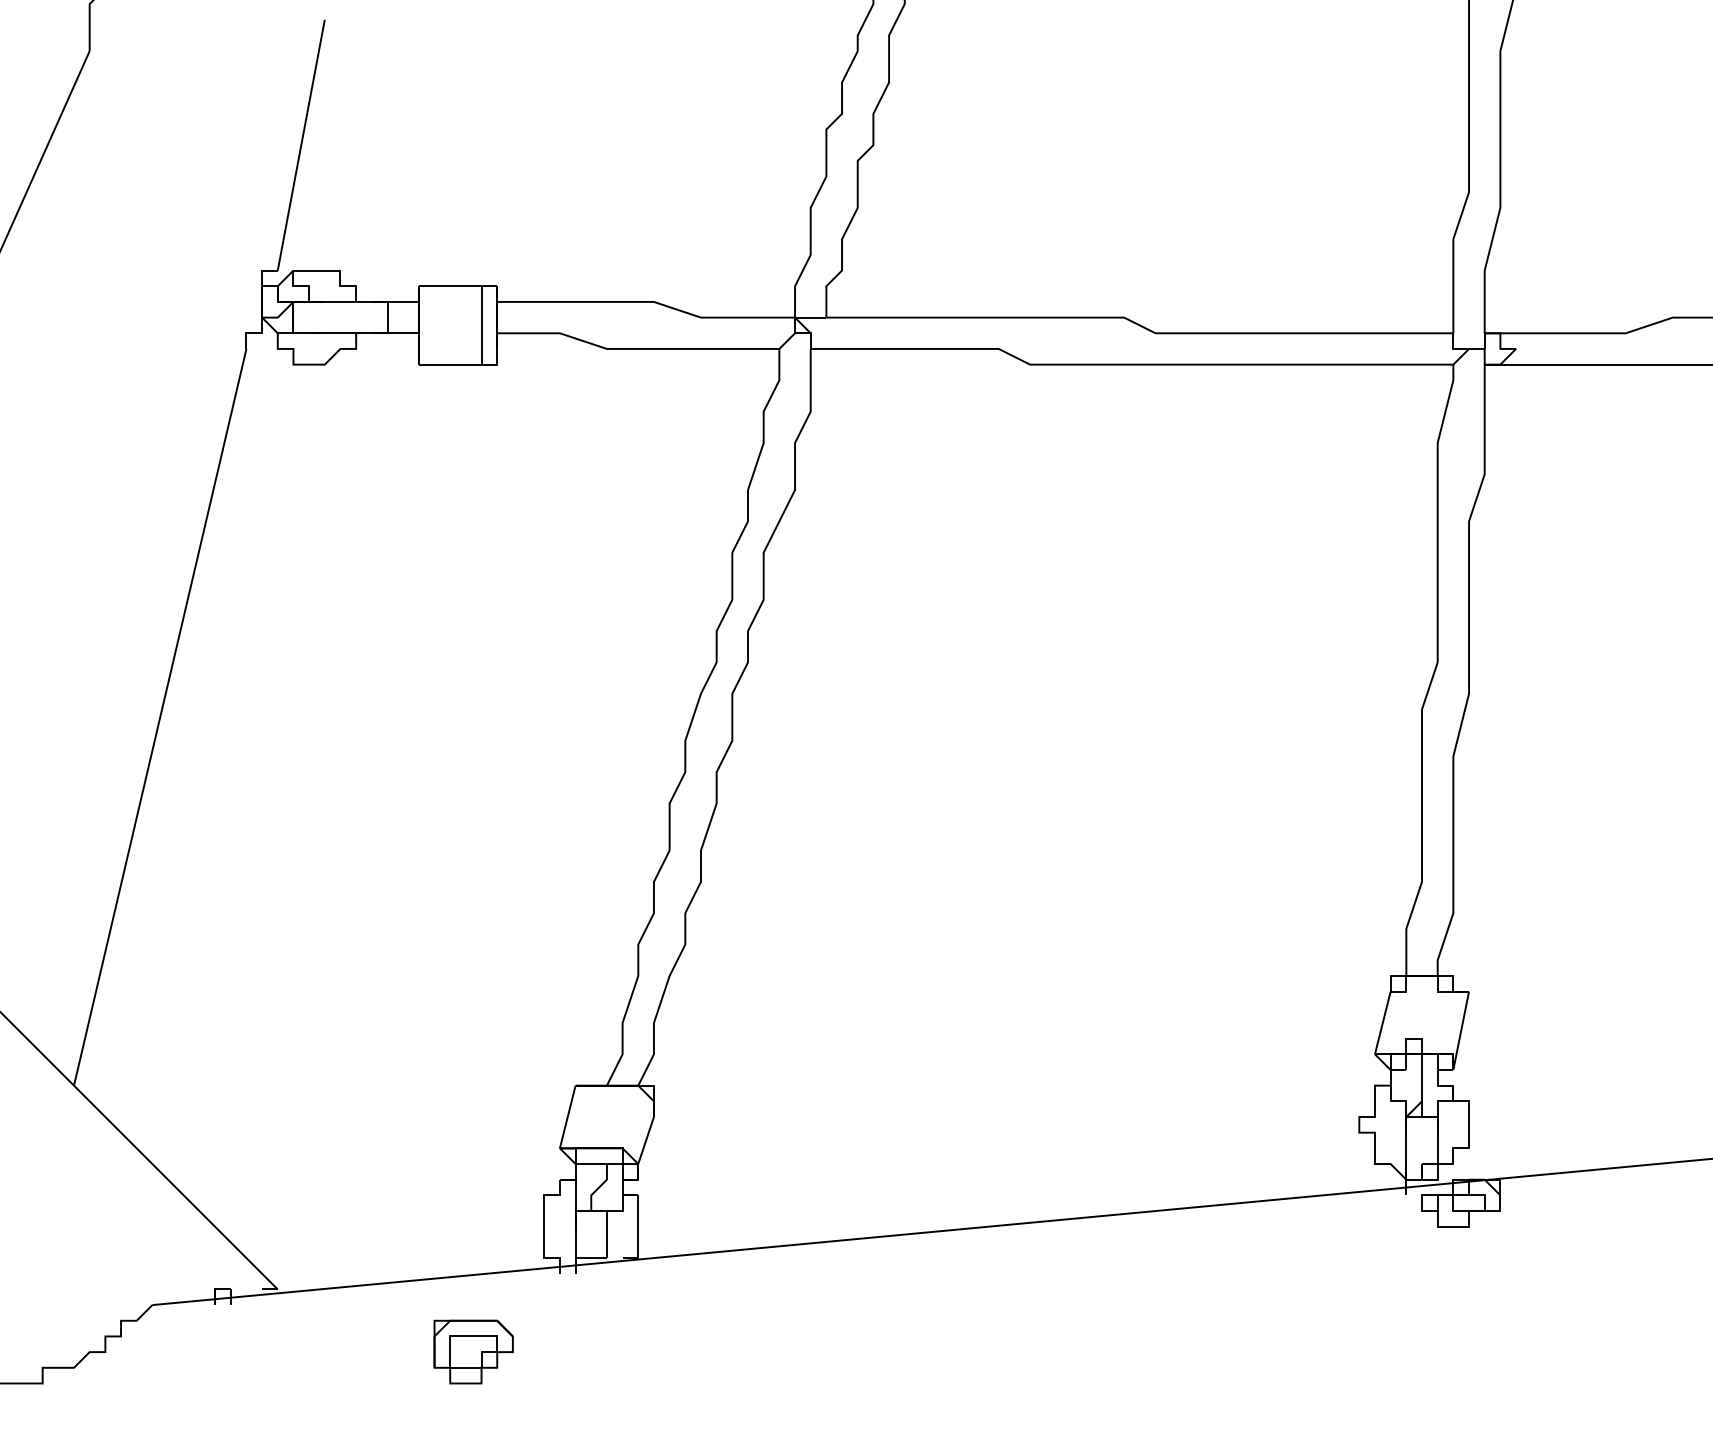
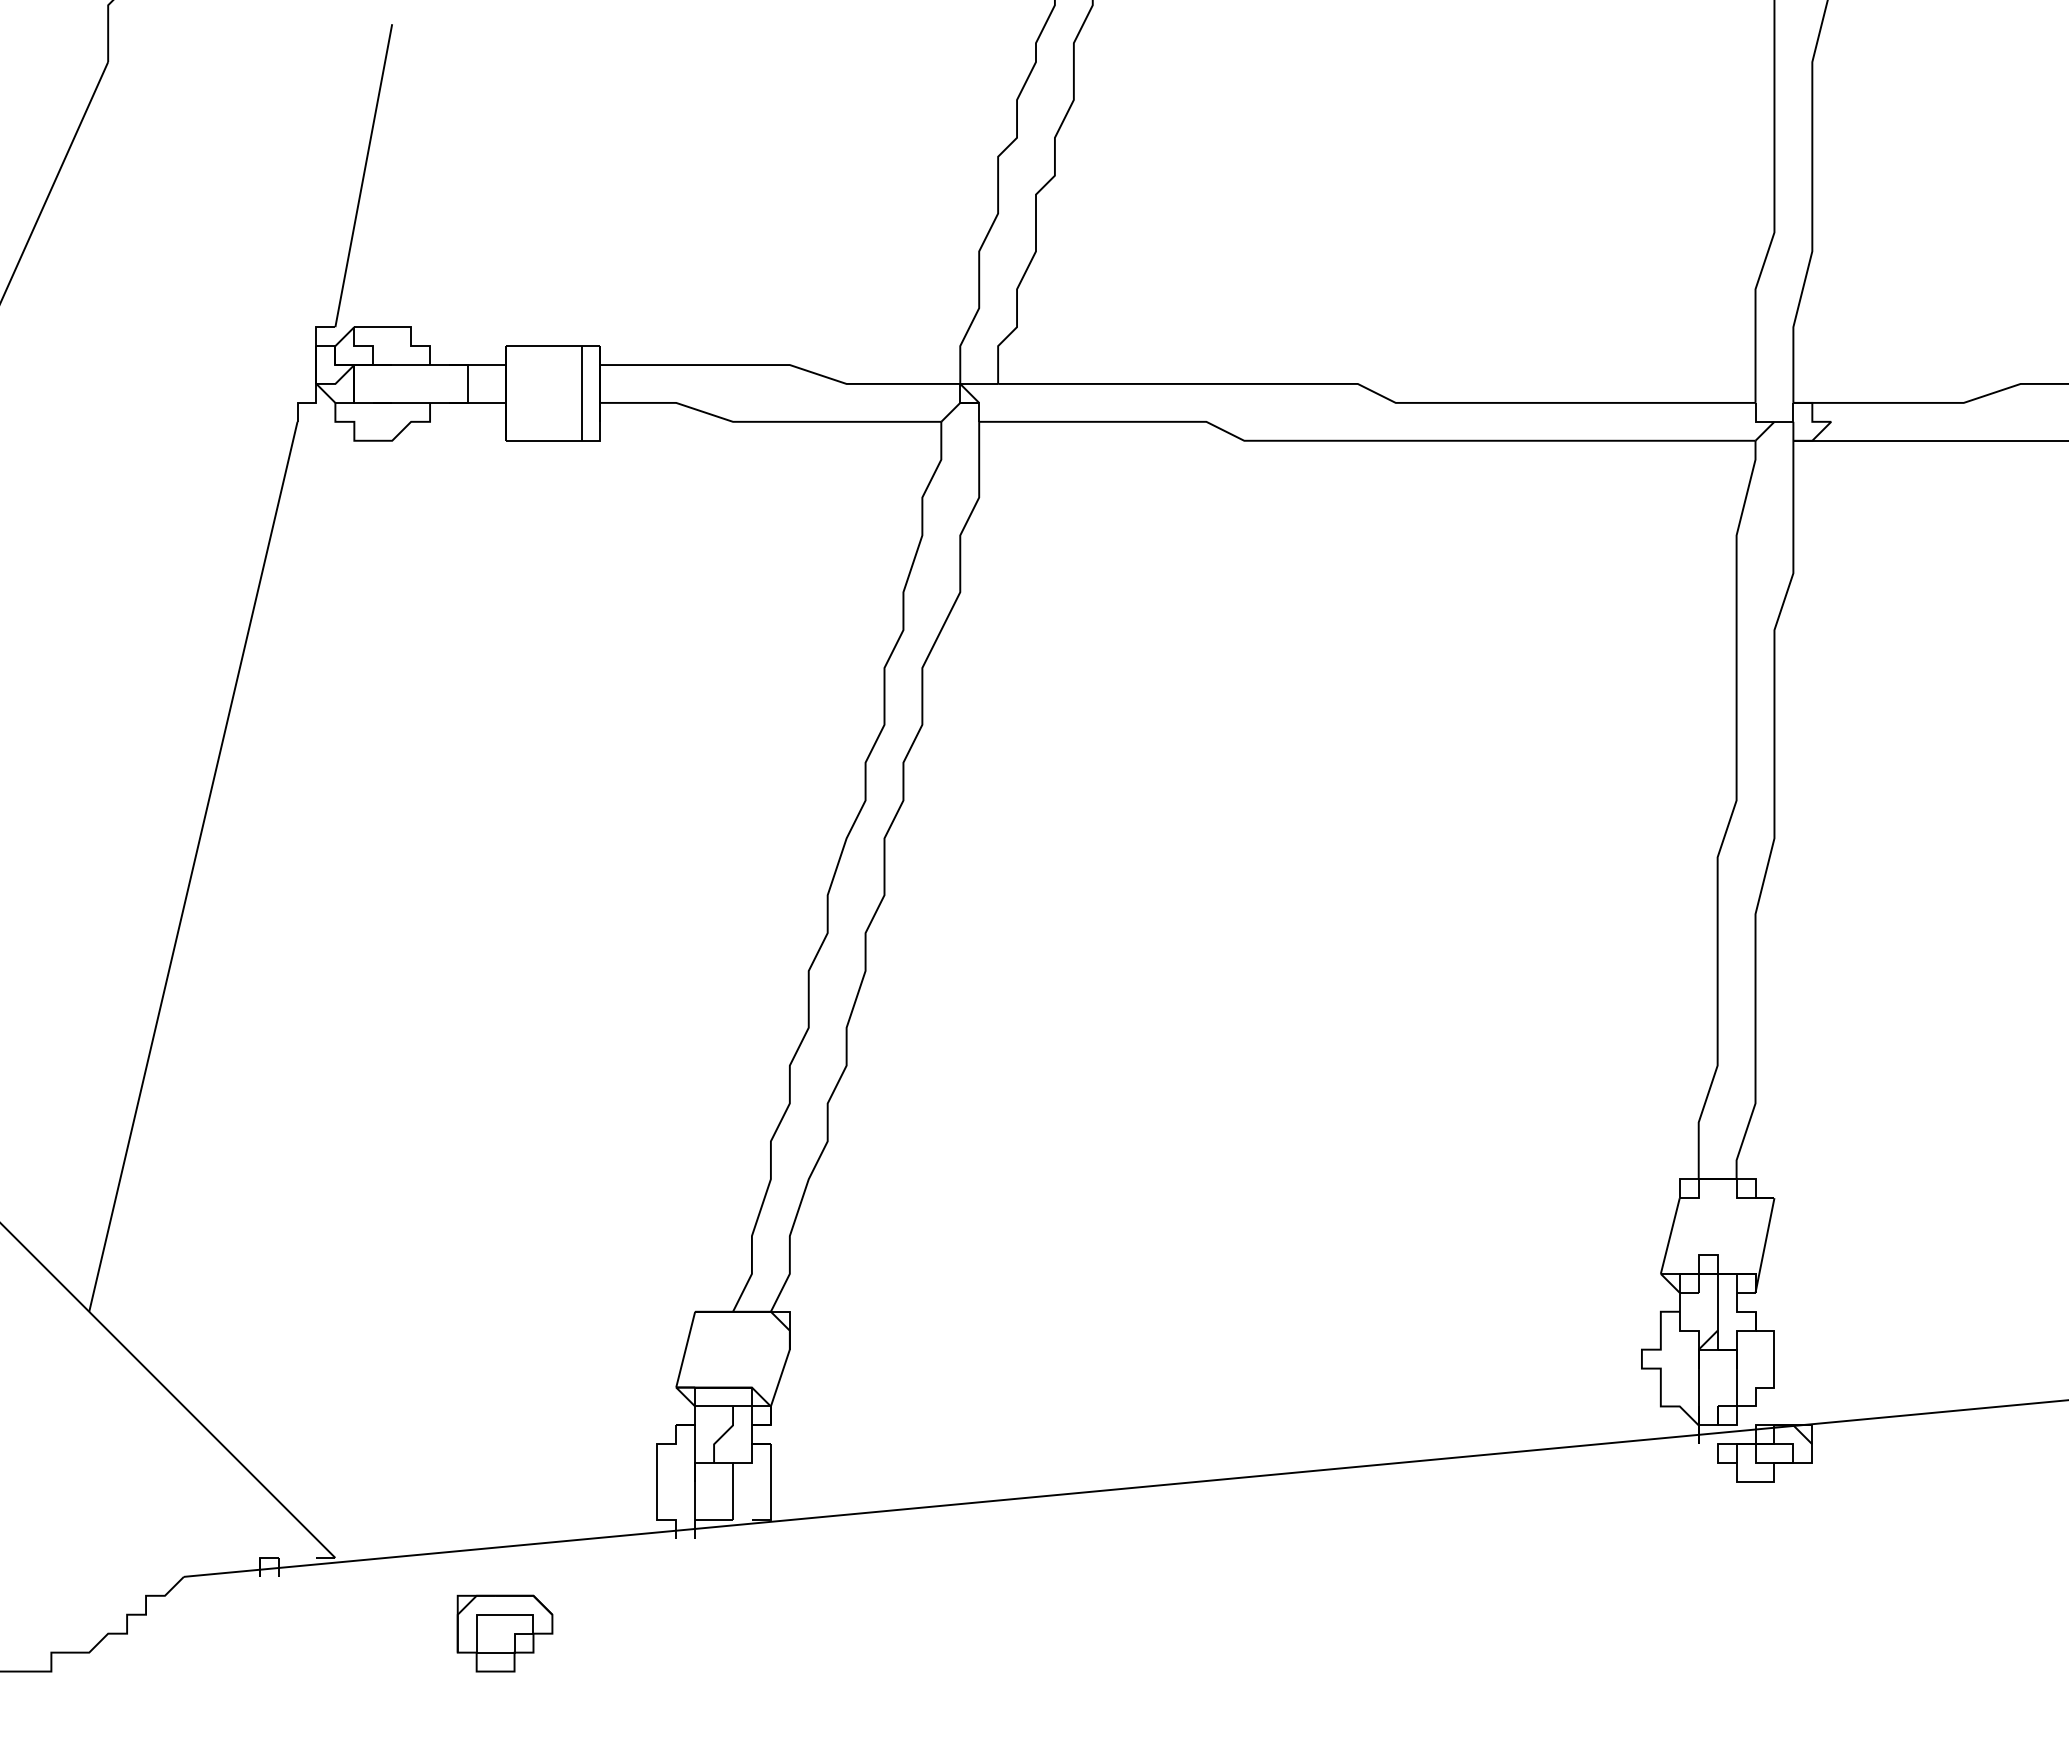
part: (473, 1351) -> (504, 1633), moved

